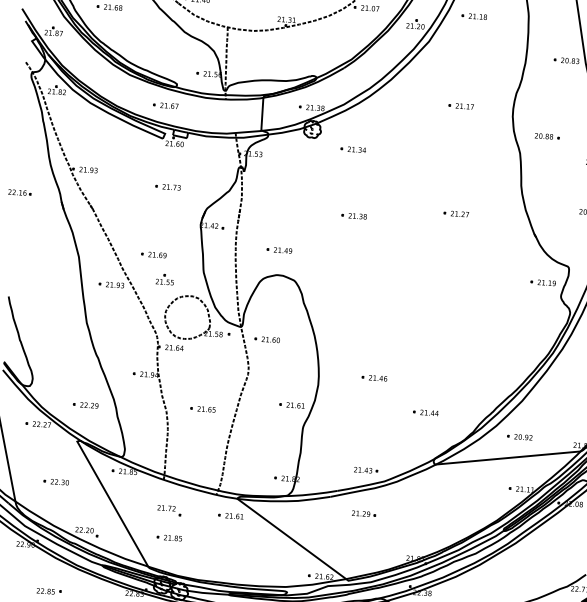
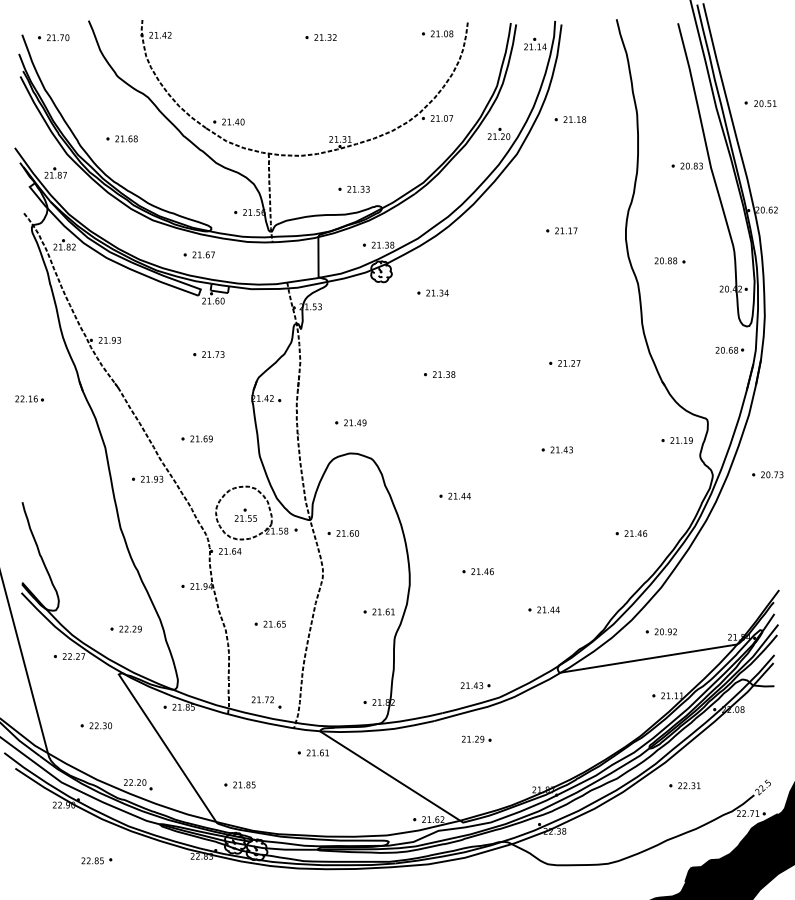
part: (294, 60) -> (353, 188), added
part: (19, 192) -> (29, 398), moved
part: (164, 278) -> (245, 514), moved
part: (444, 283) -> (556, 449), added
part: (359, 314) -> (454, 495), added
part: (501, 355) -> (631, 533), added
part: (169, 510) -> (266, 702), moved
part: (530, 562) -> (684, 785), added

